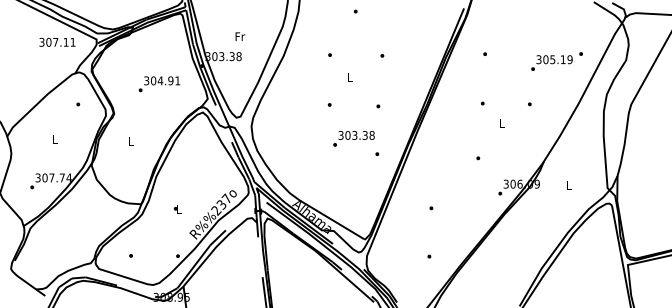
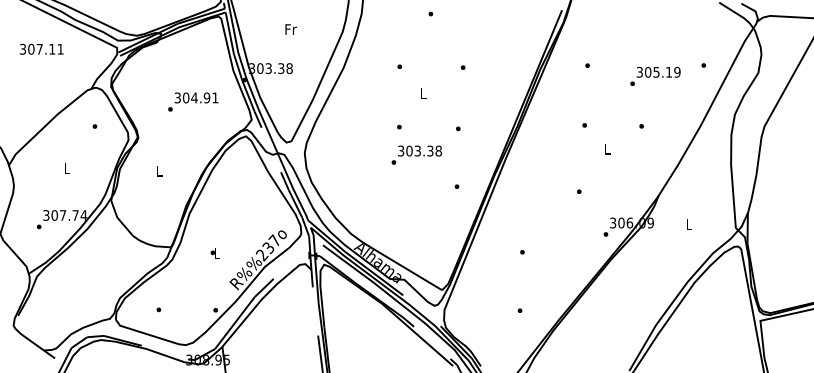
text: (239, 36) -> (290, 29), moved
text: (57, 41) -> (41, 48), moved
text: (551, 62) -> (655, 75), moved
text: (353, 138) -> (416, 154), moved

